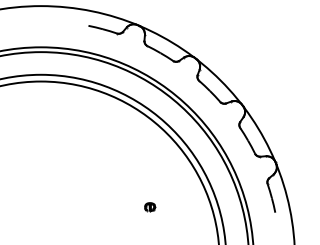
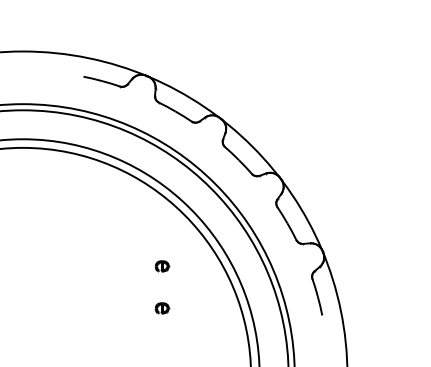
part: (150, 174) -> (162, 266), added

